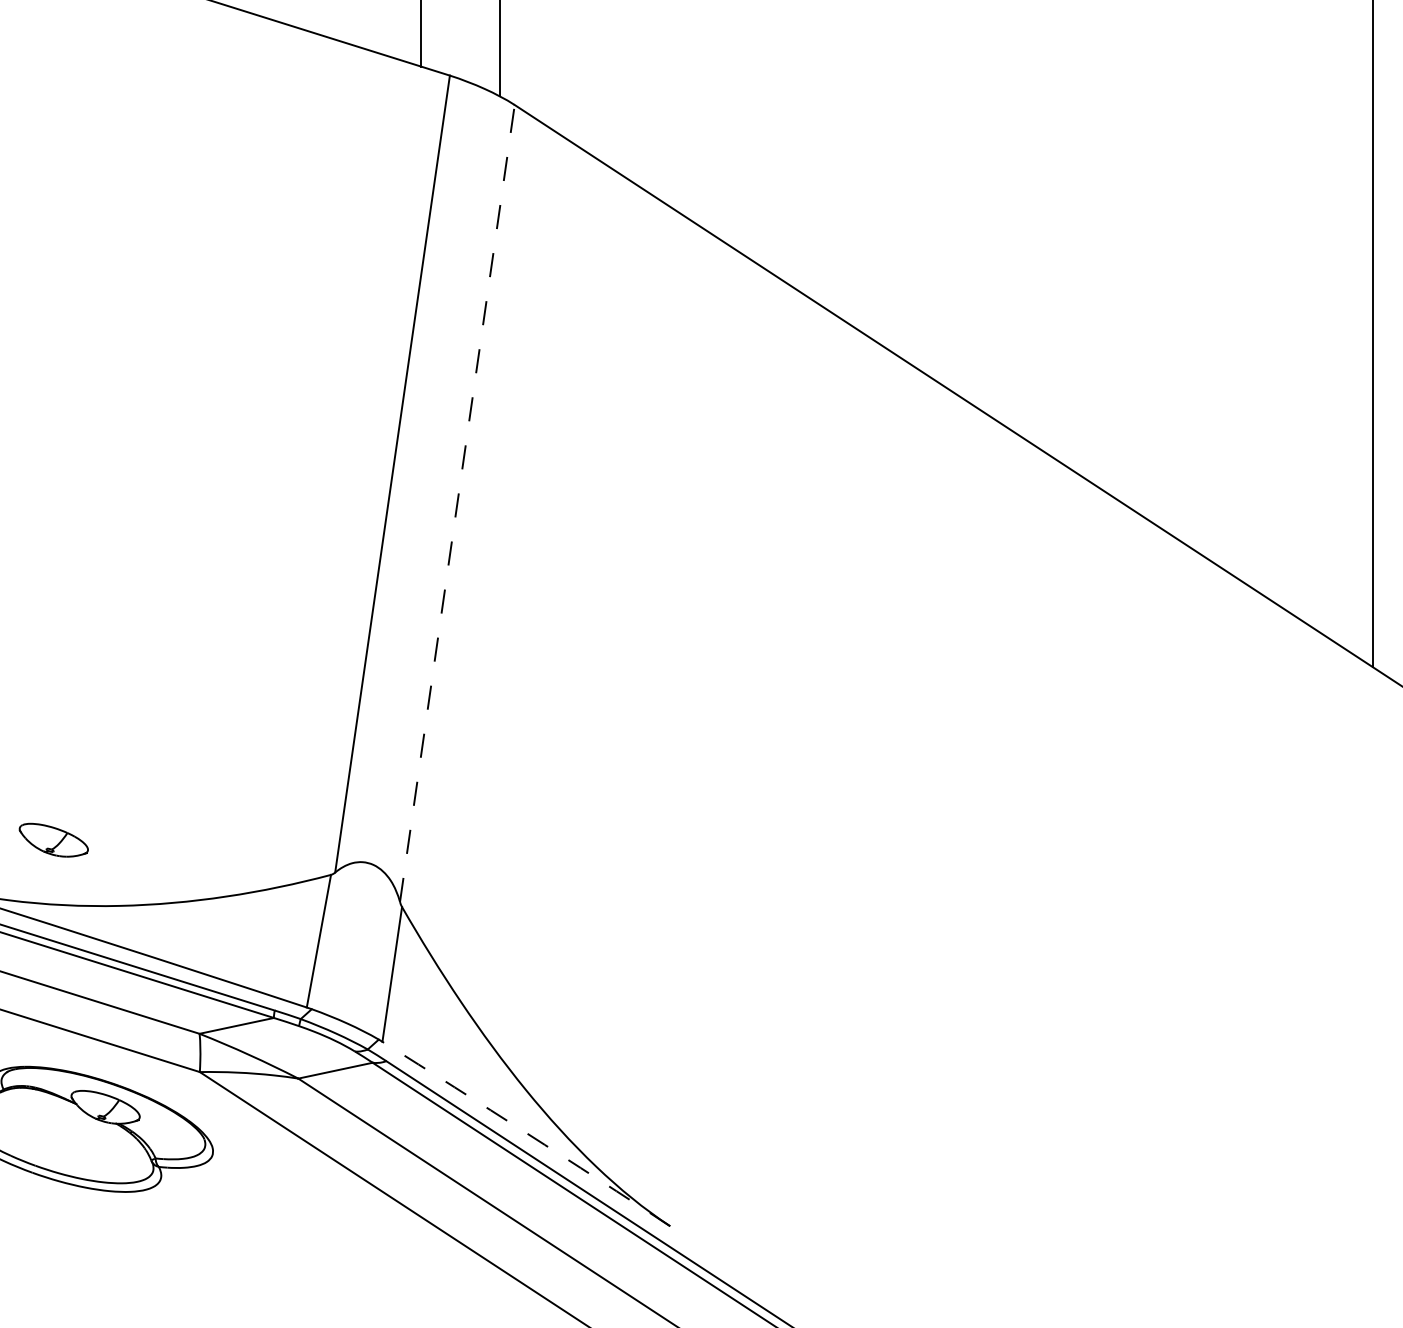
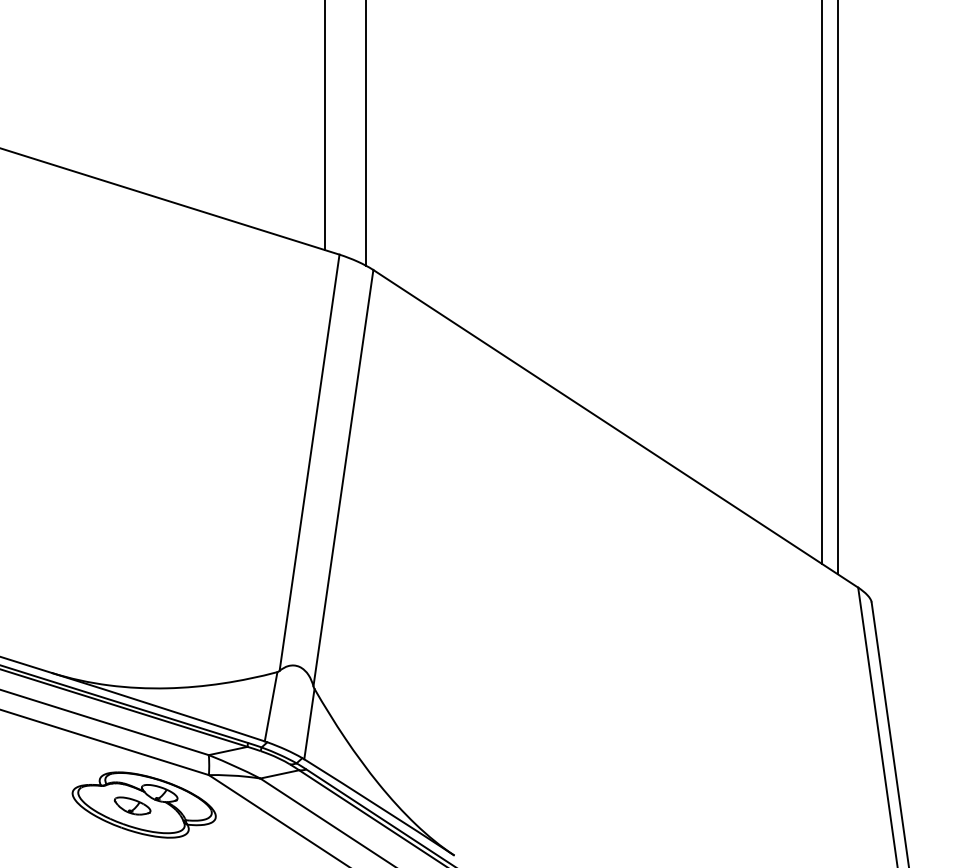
line: (457, 502) -> (343, 477), dashed -> solid
part: (53, 839) -> (132, 805), moved
arc: (526, 1134) -> (379, 807), dashed -> solid

